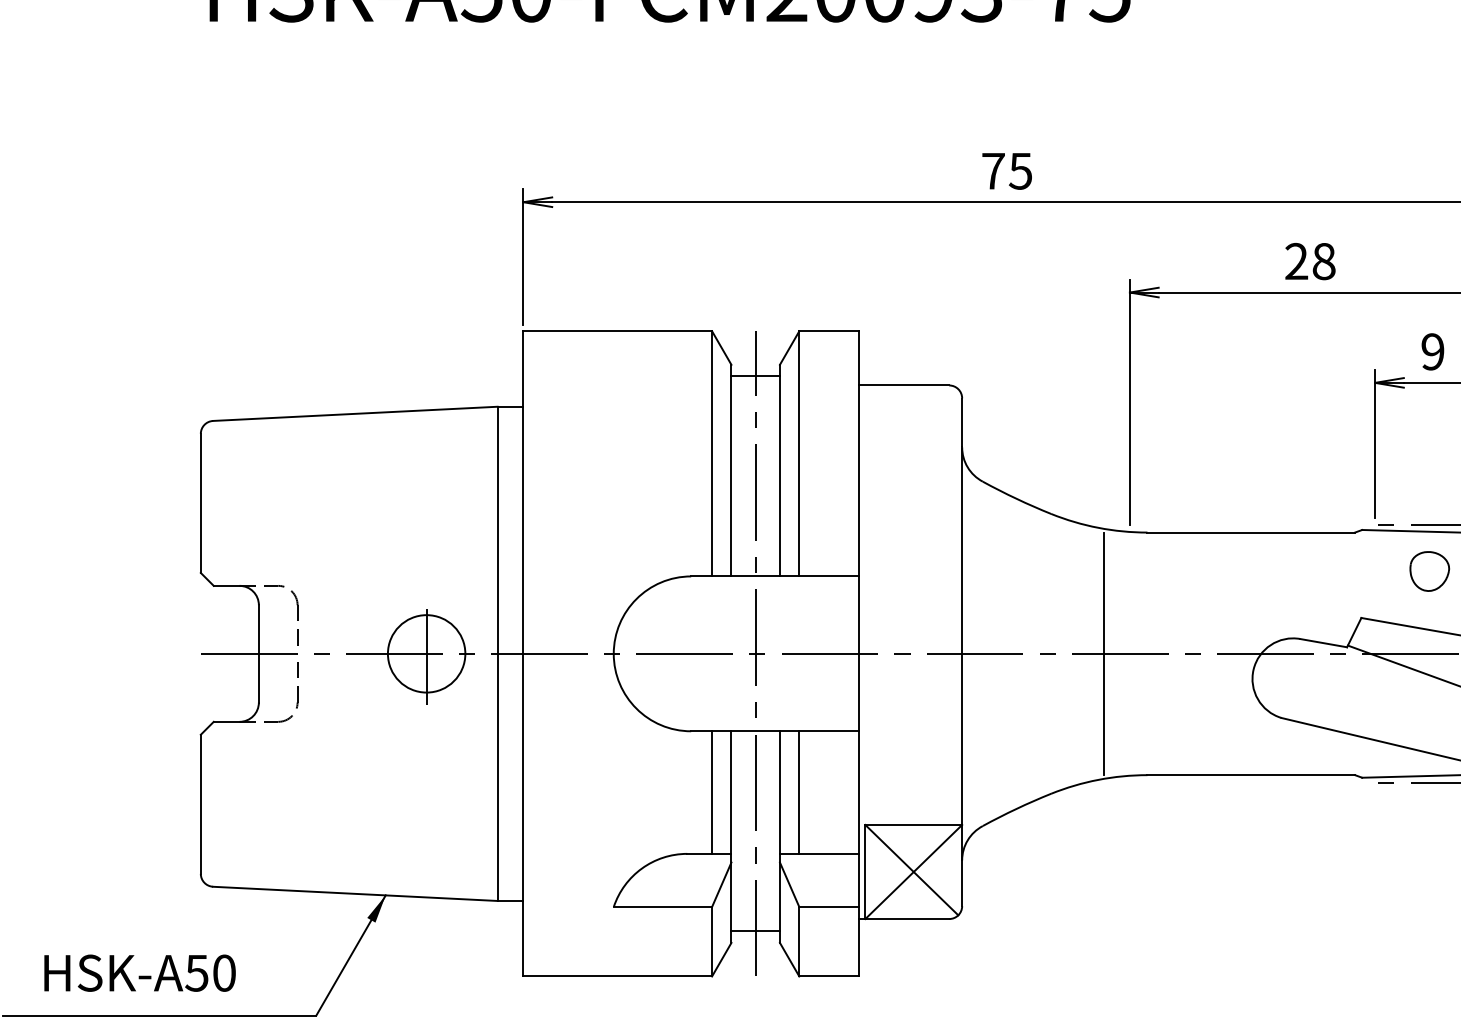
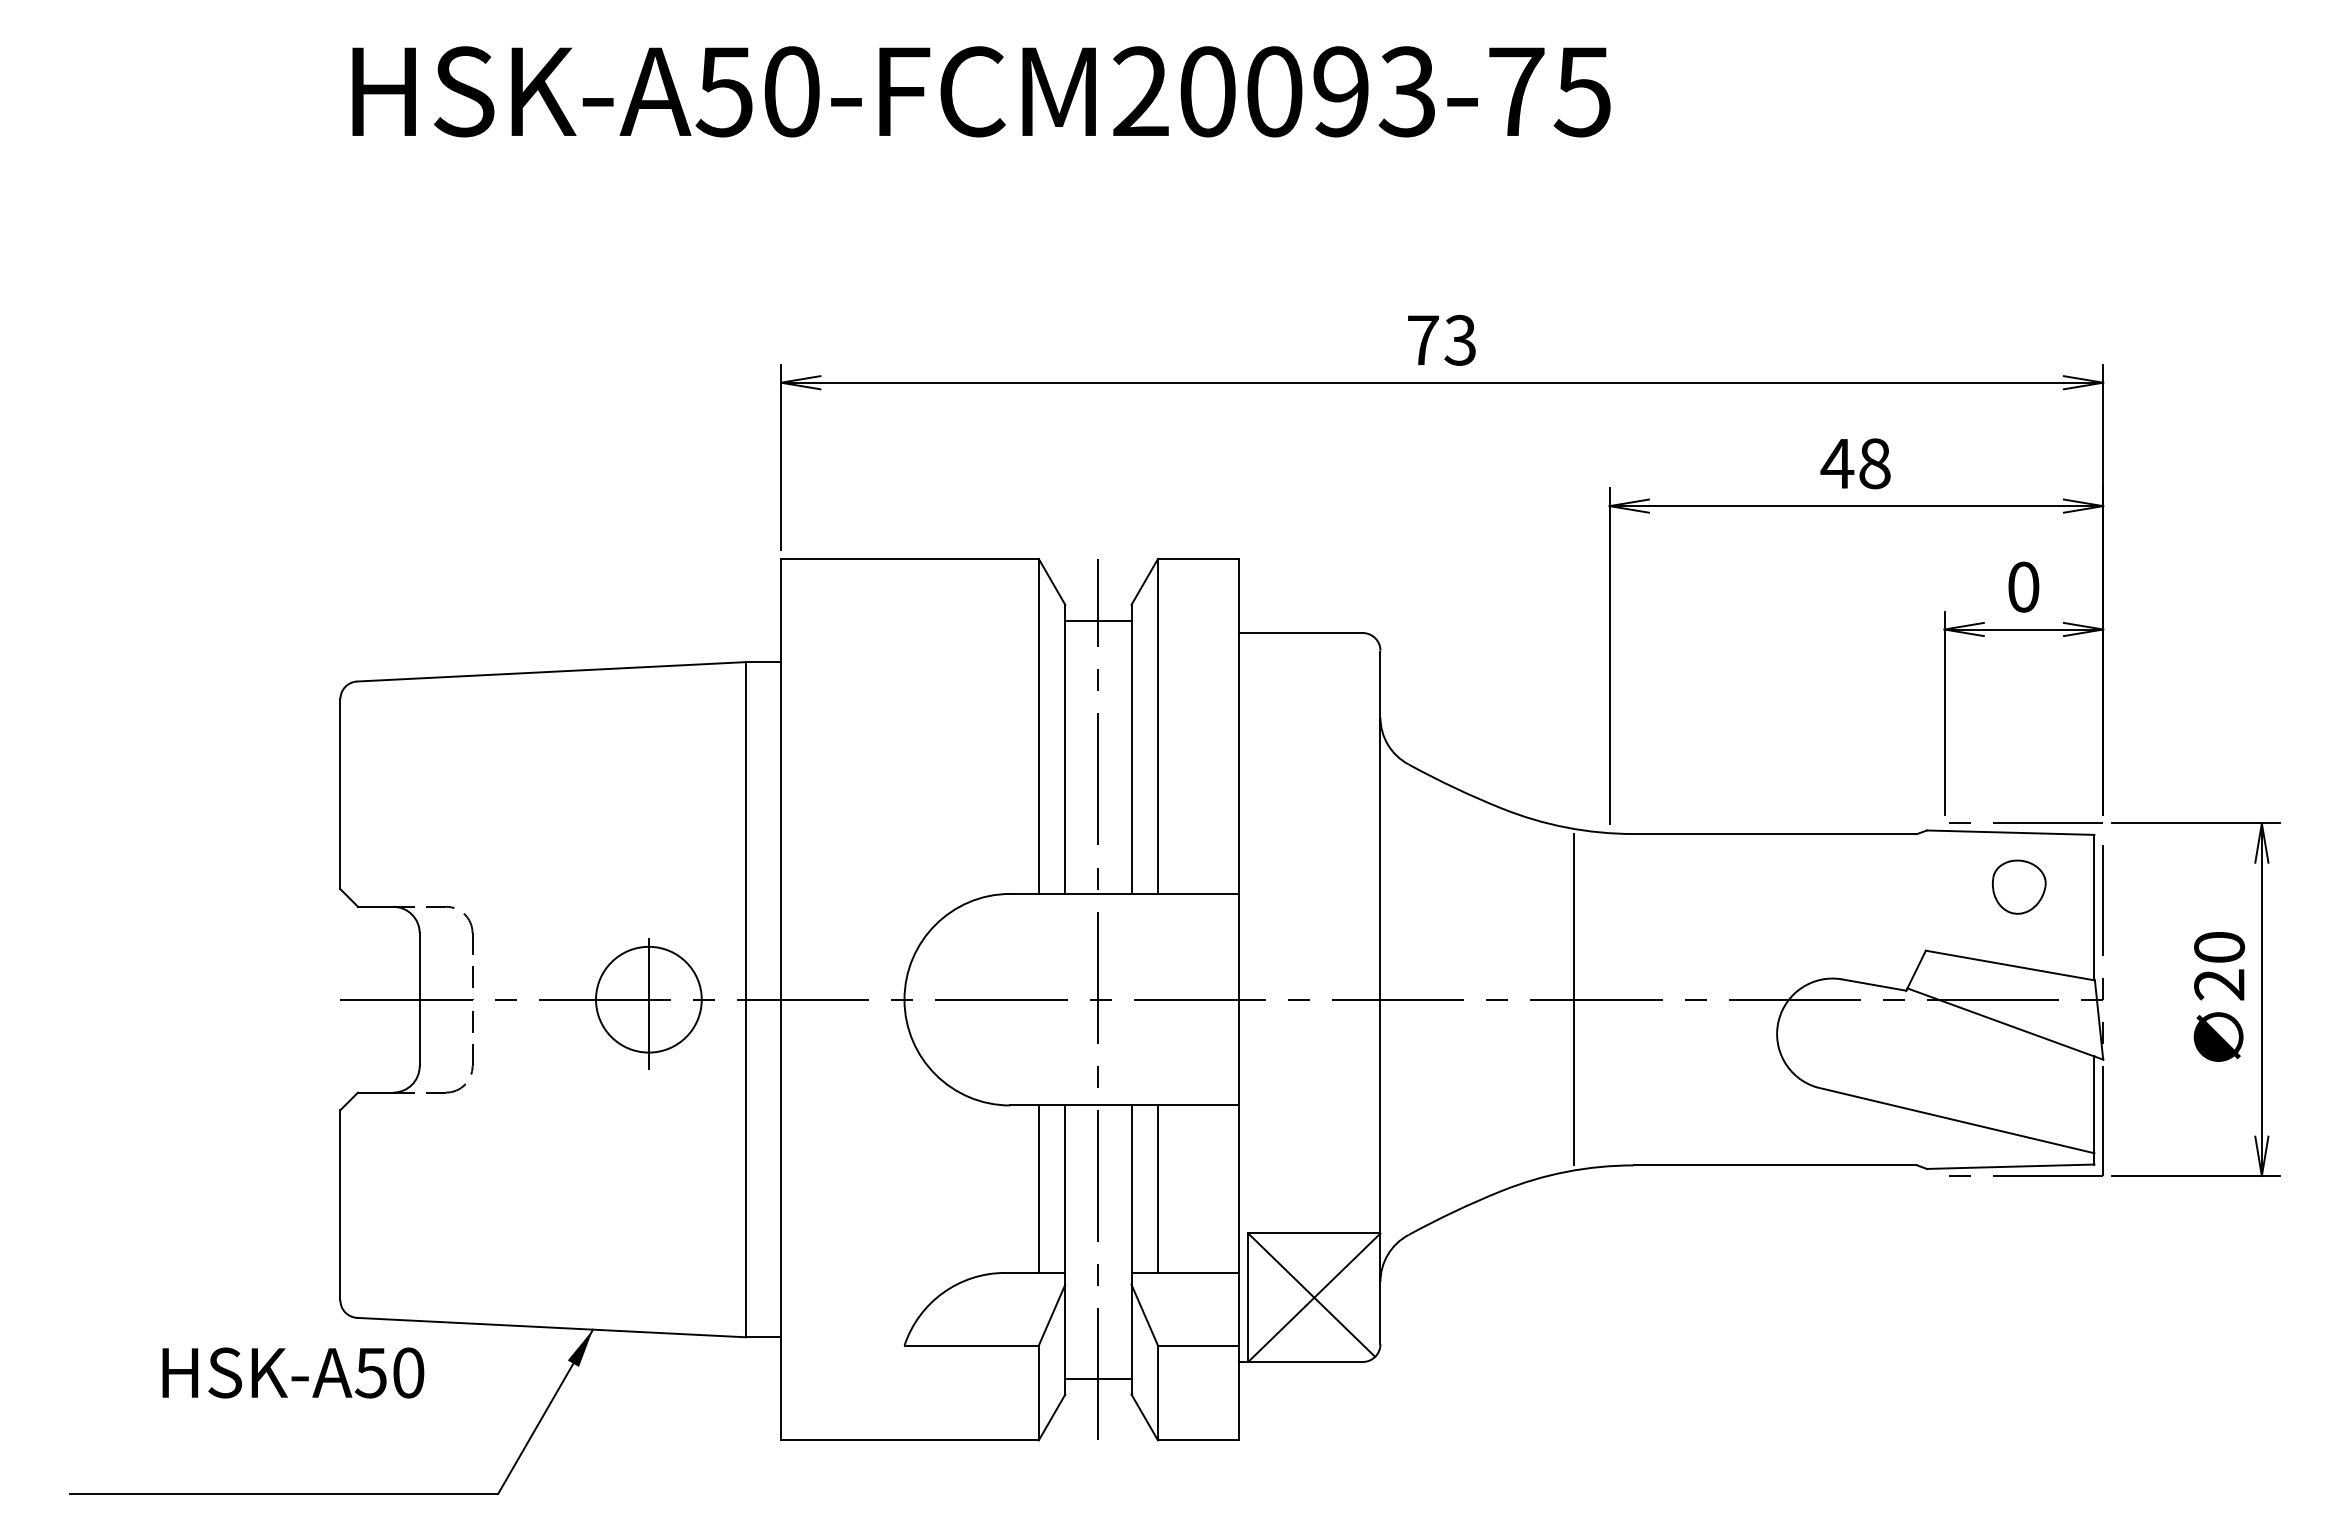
text: (1020, 170) -> (1459, 339), 75 -> 73
text: (1296, 261) -> (1837, 463), 28 -> 48
text: (1432, 351) -> (2023, 586), 9 -> 0
text: (140, 972) -> (293, 1372), moved

